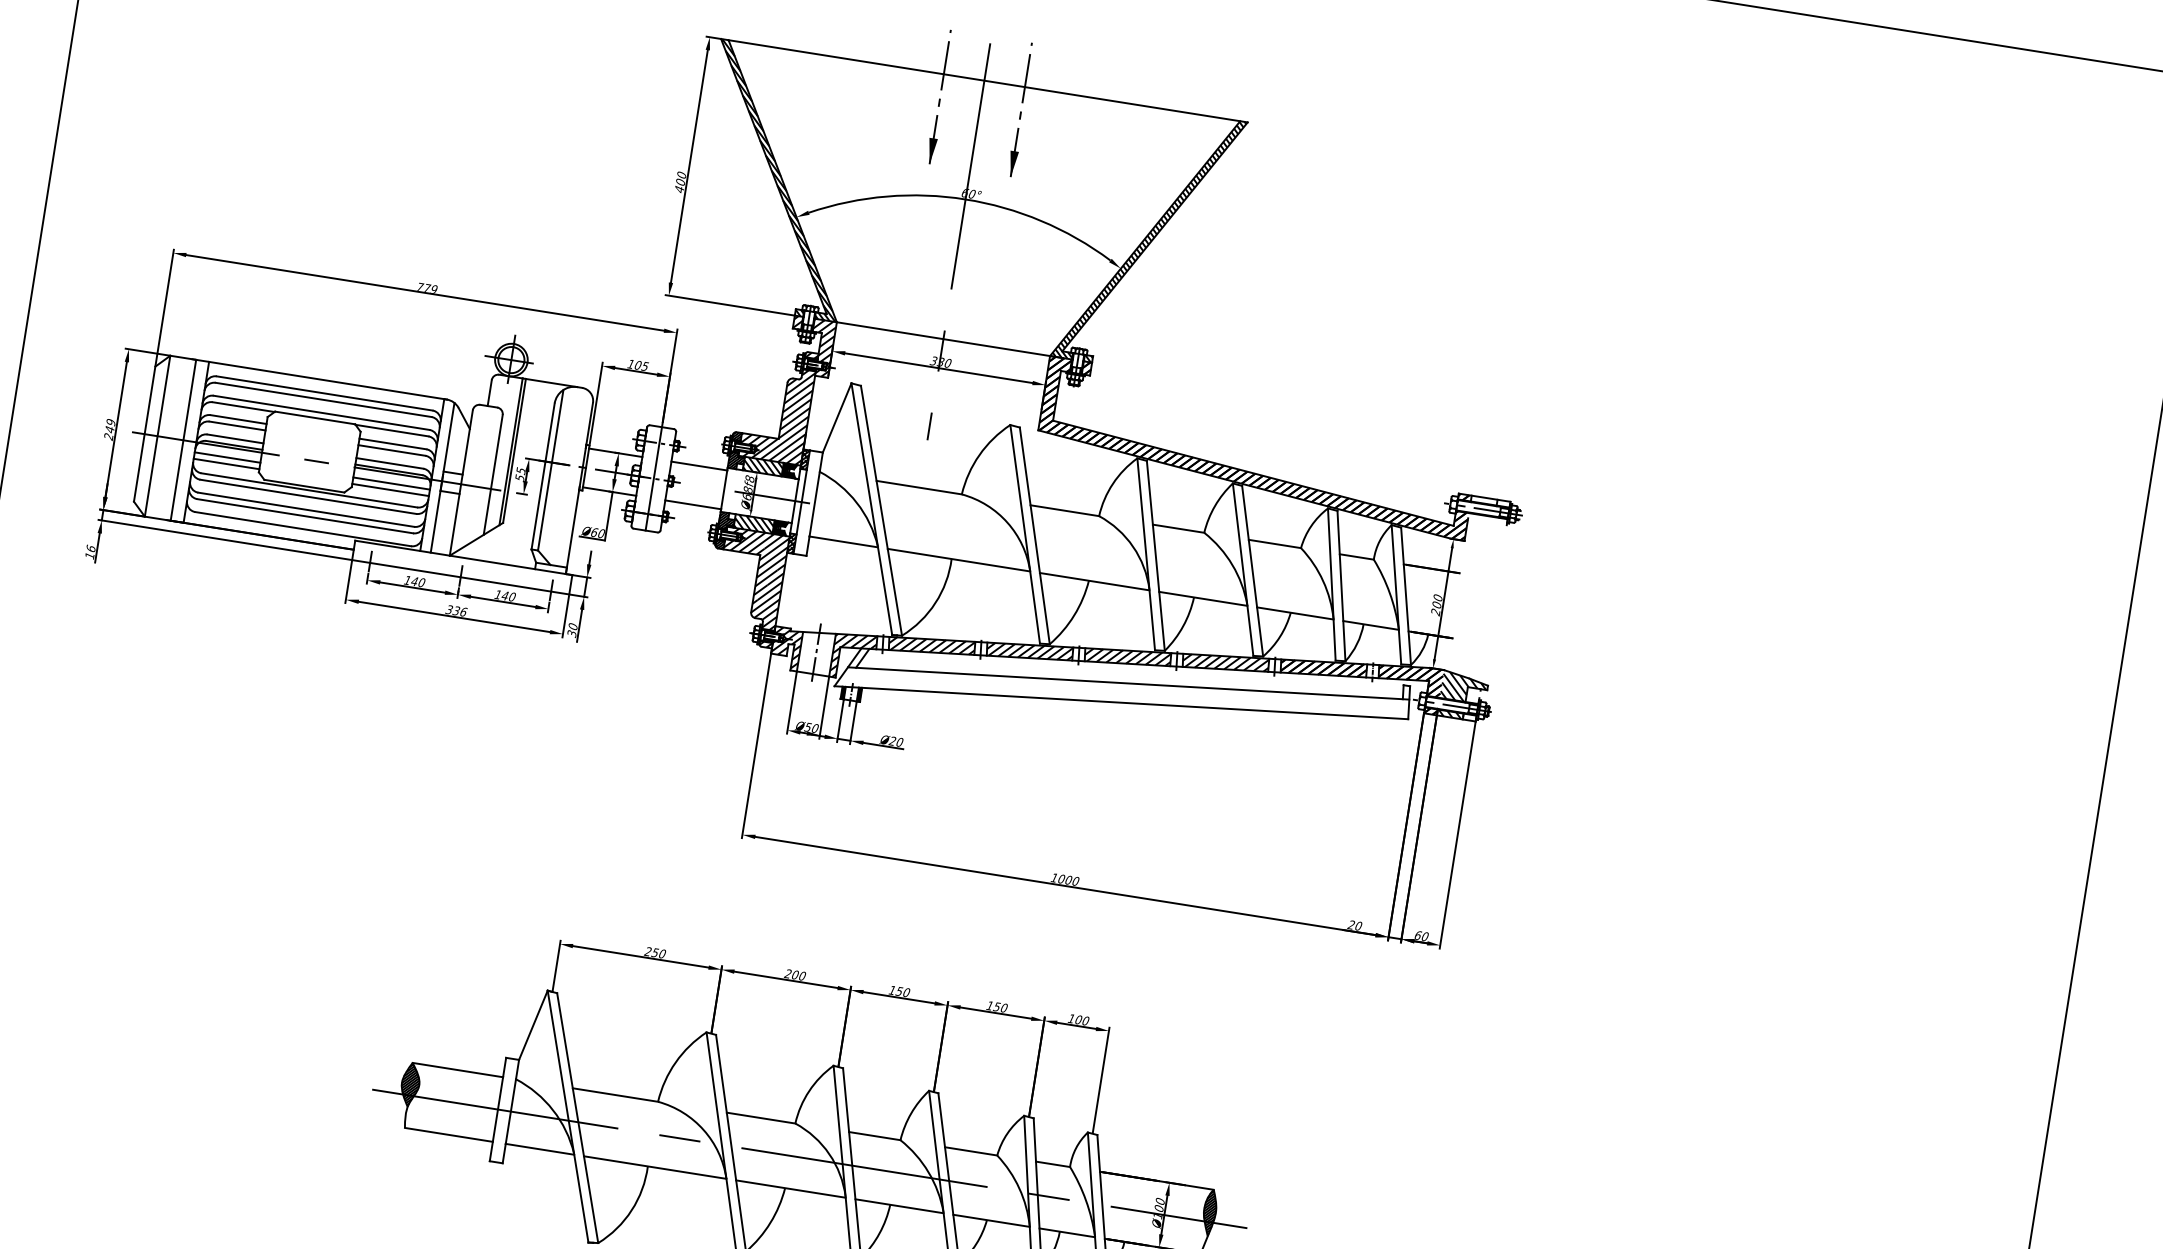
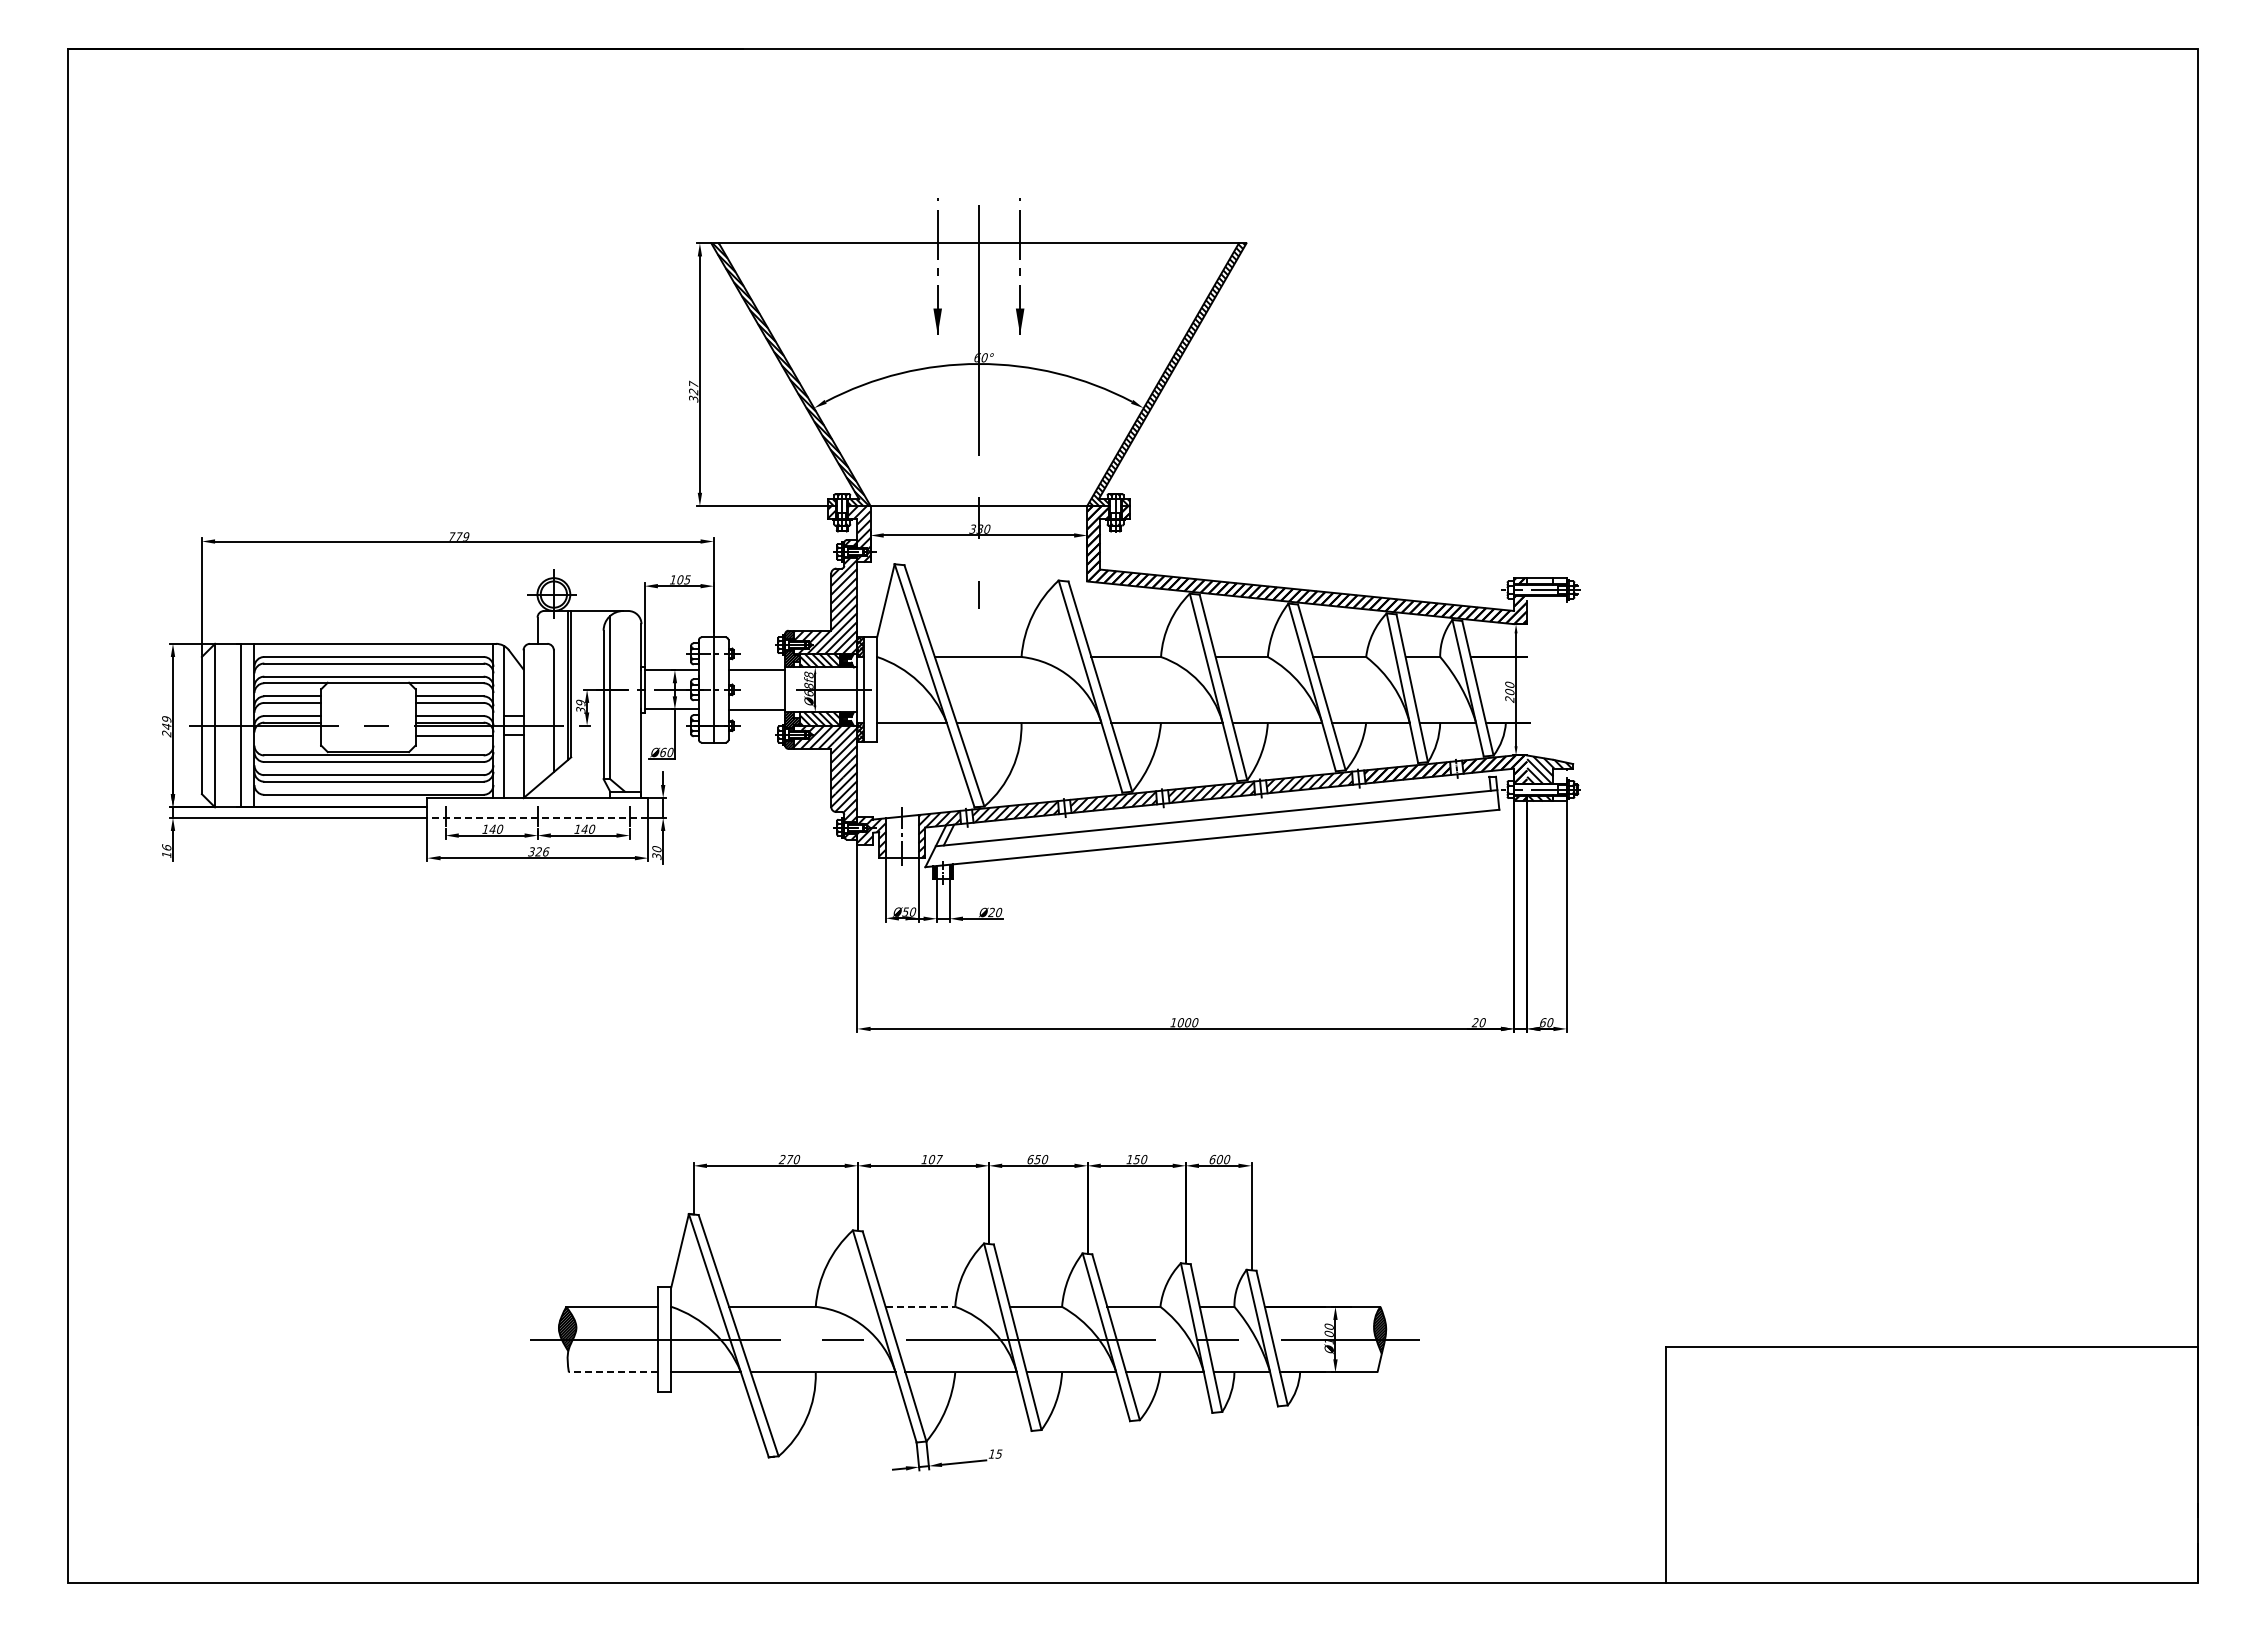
text: (680, 182) -> (693, 391), 400 -> 327
line: (227, 457) -> (287, 735), removed
line: (226, 464) -> (287, 742), removed
text: (520, 473) -> (580, 705), 55 -> 39
line: (390, 490) -> (454, 742), removed
line: (460, 576) -> (537, 817), solid -> dashed
text: (456, 610) -> (538, 851), 336 -> 326
text: (655, 952) -> (789, 1159), 250 -> 270
text: (794, 974) -> (931, 1159), 200 -> 107
text: (892, 990) -> (1030, 1159), 150 -> 650
text: (1071, 1018) -> (1212, 1159), 100 -> 600
line: (761, 1117) -> (920, 1306), solid -> dashed
line: (448, 1134) -> (613, 1372), solid -> dashed

